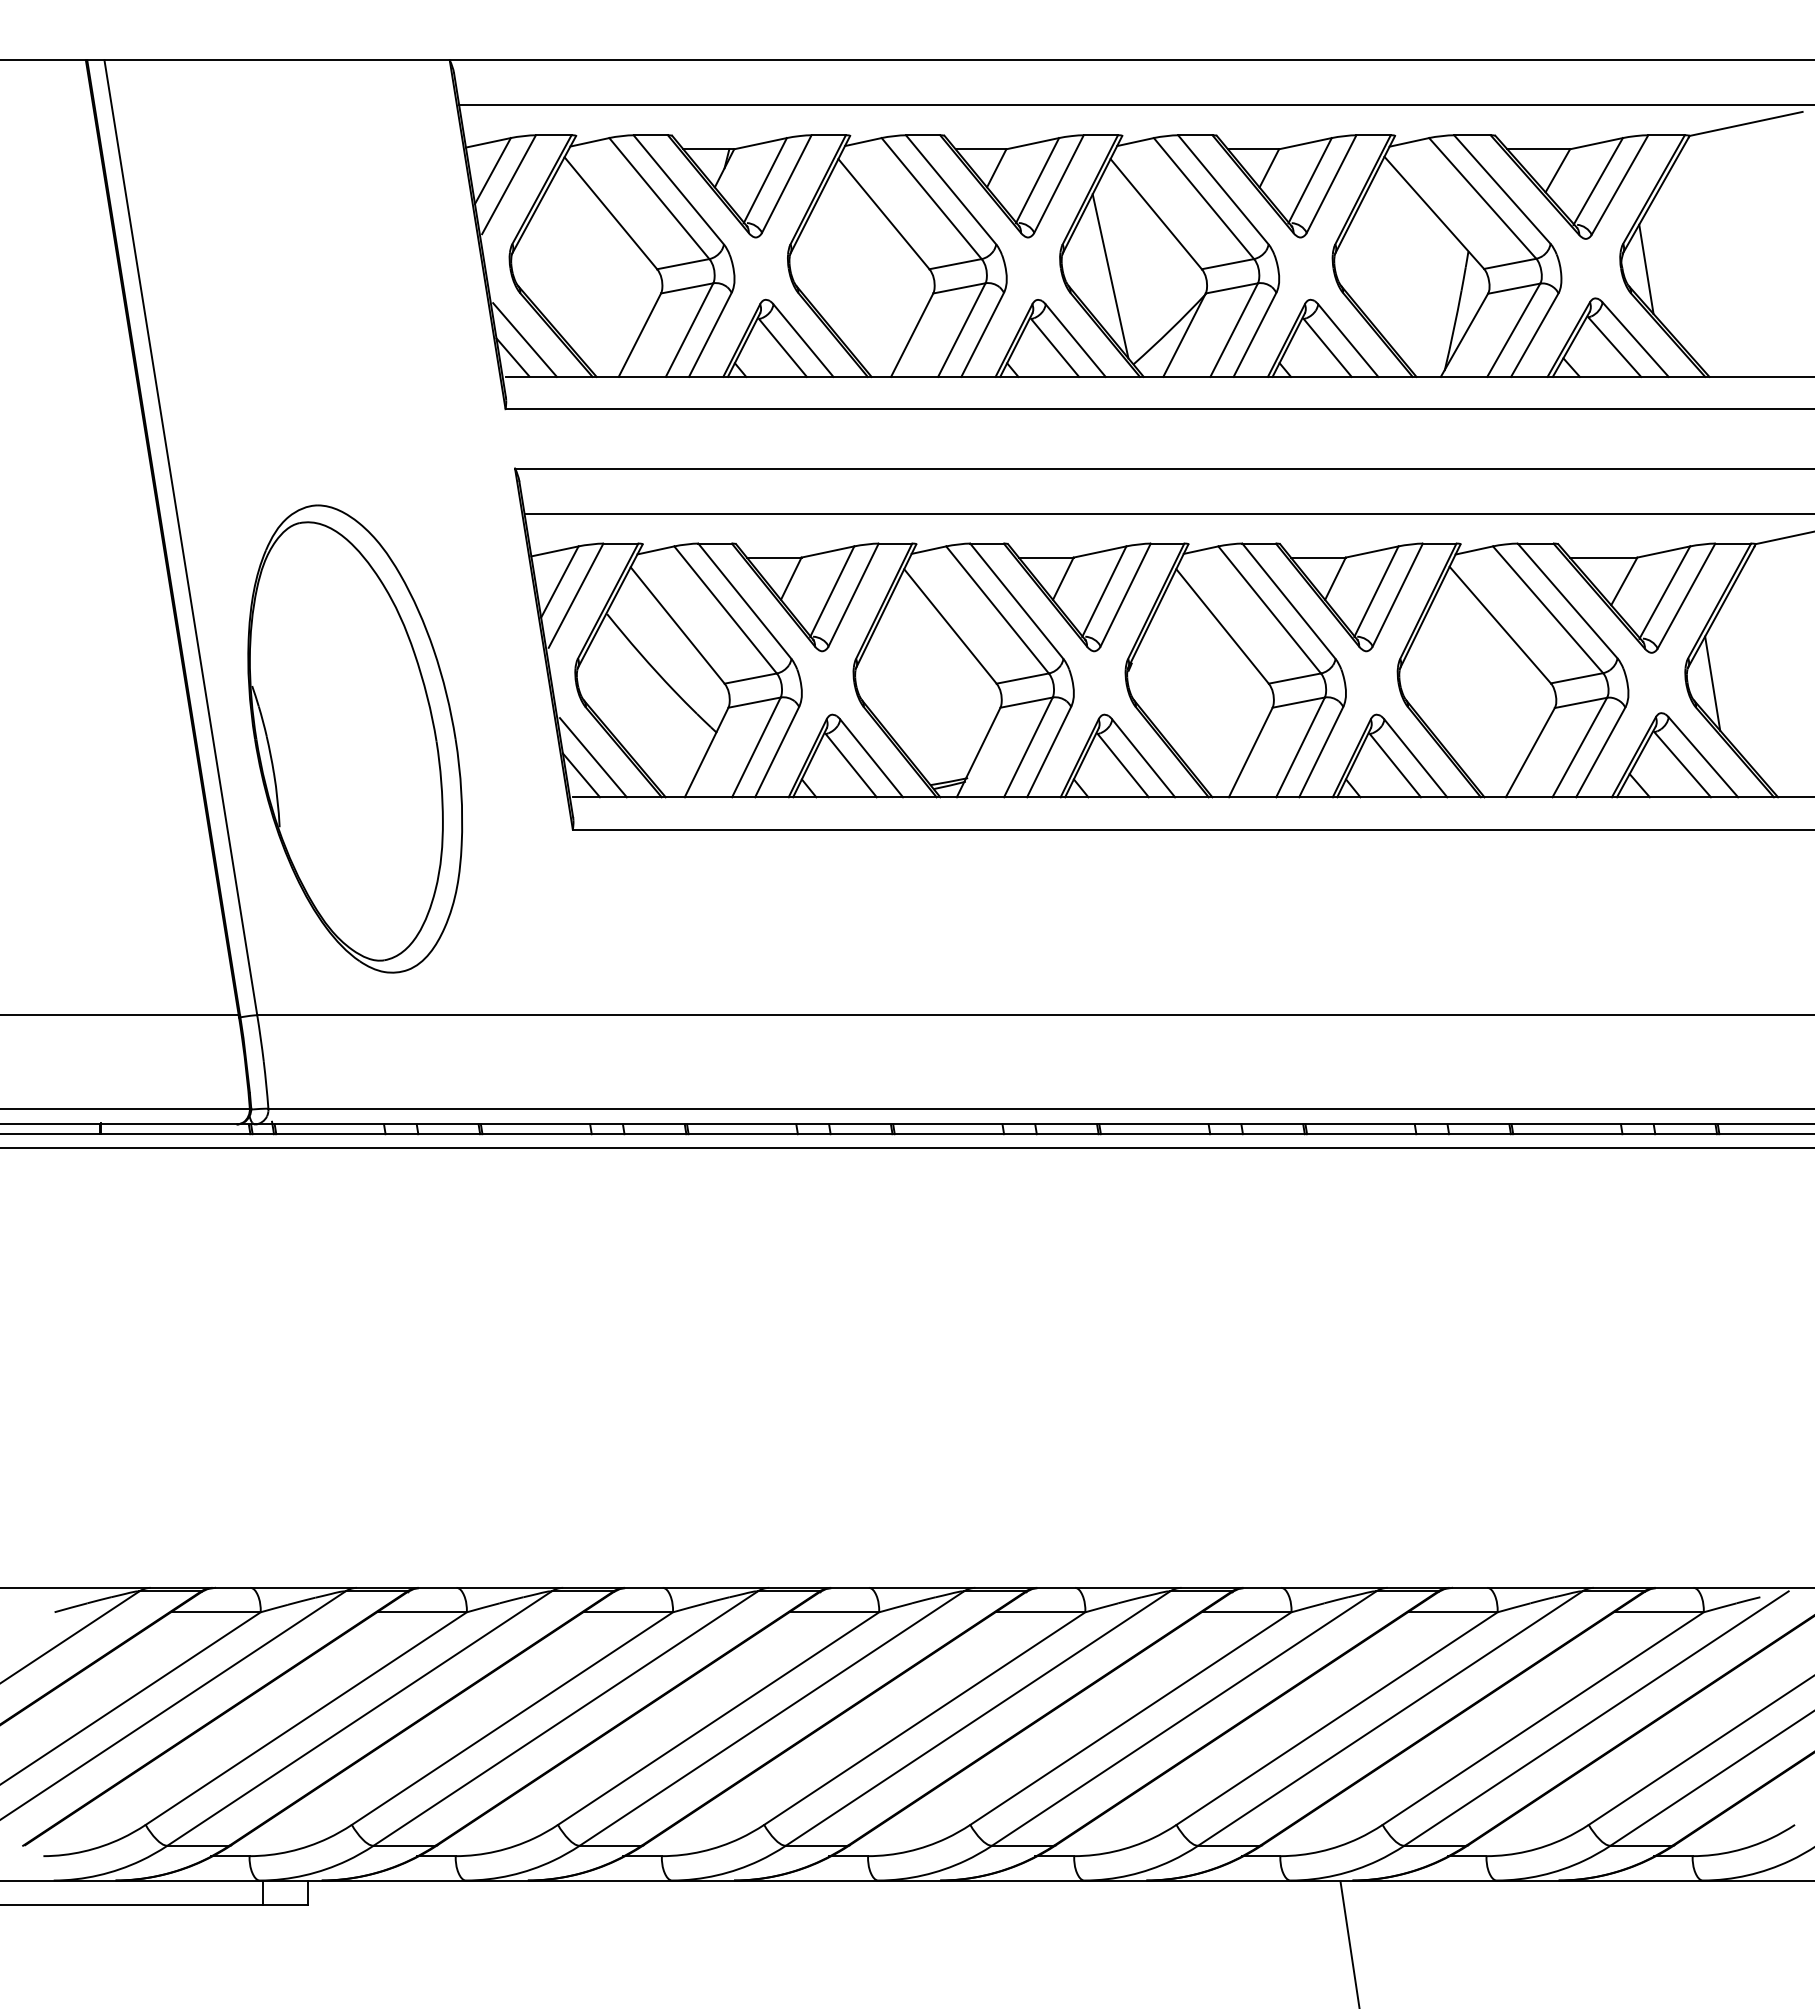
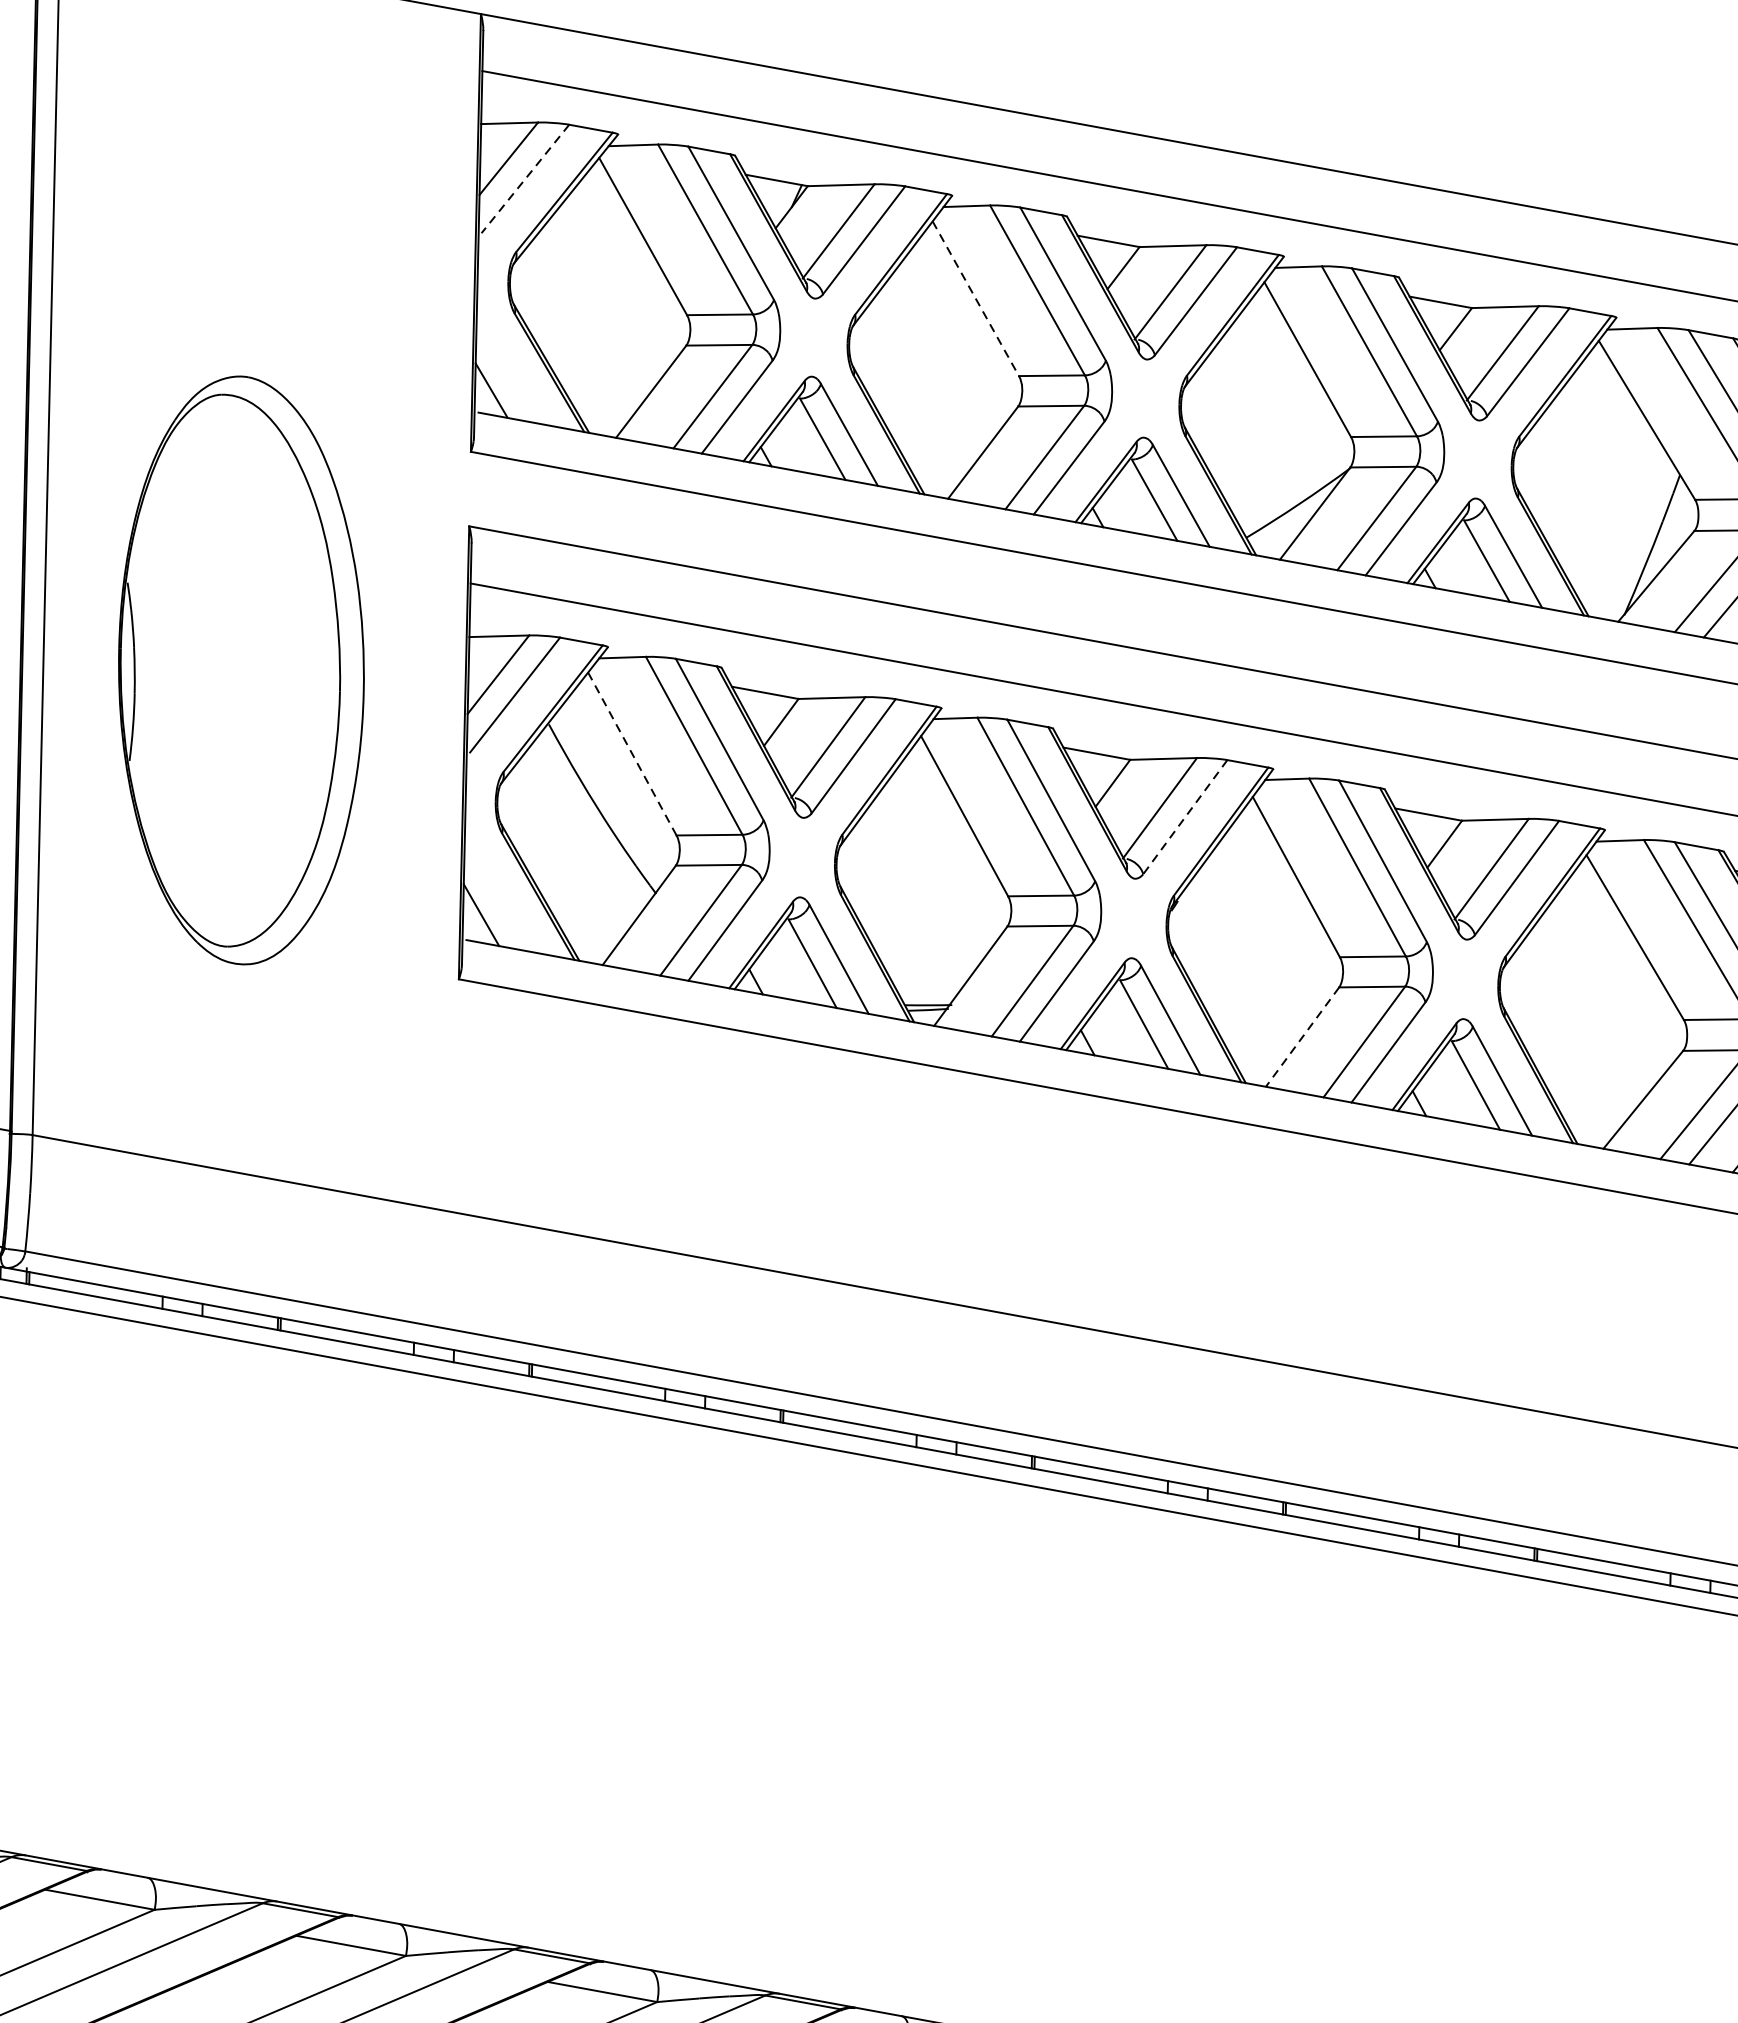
line: (508, 185) -> (524, 179), solid -> dashed
line: (884, 214) -> (976, 299), solid -> dashed
line: (1110, 276) -> (1238, 425), removed
line: (524, 339) -> (509, 371), removed
line: (1125, 595) -> (1184, 817), solid -> dashed
line: (677, 625) -> (632, 754), solid -> dashed
part: (355, 738) -> (241, 669), moved
line: (1250, 752) -> (1302, 1037), solid -> dashed
line: (592, 757) -> (498, 895), removed

